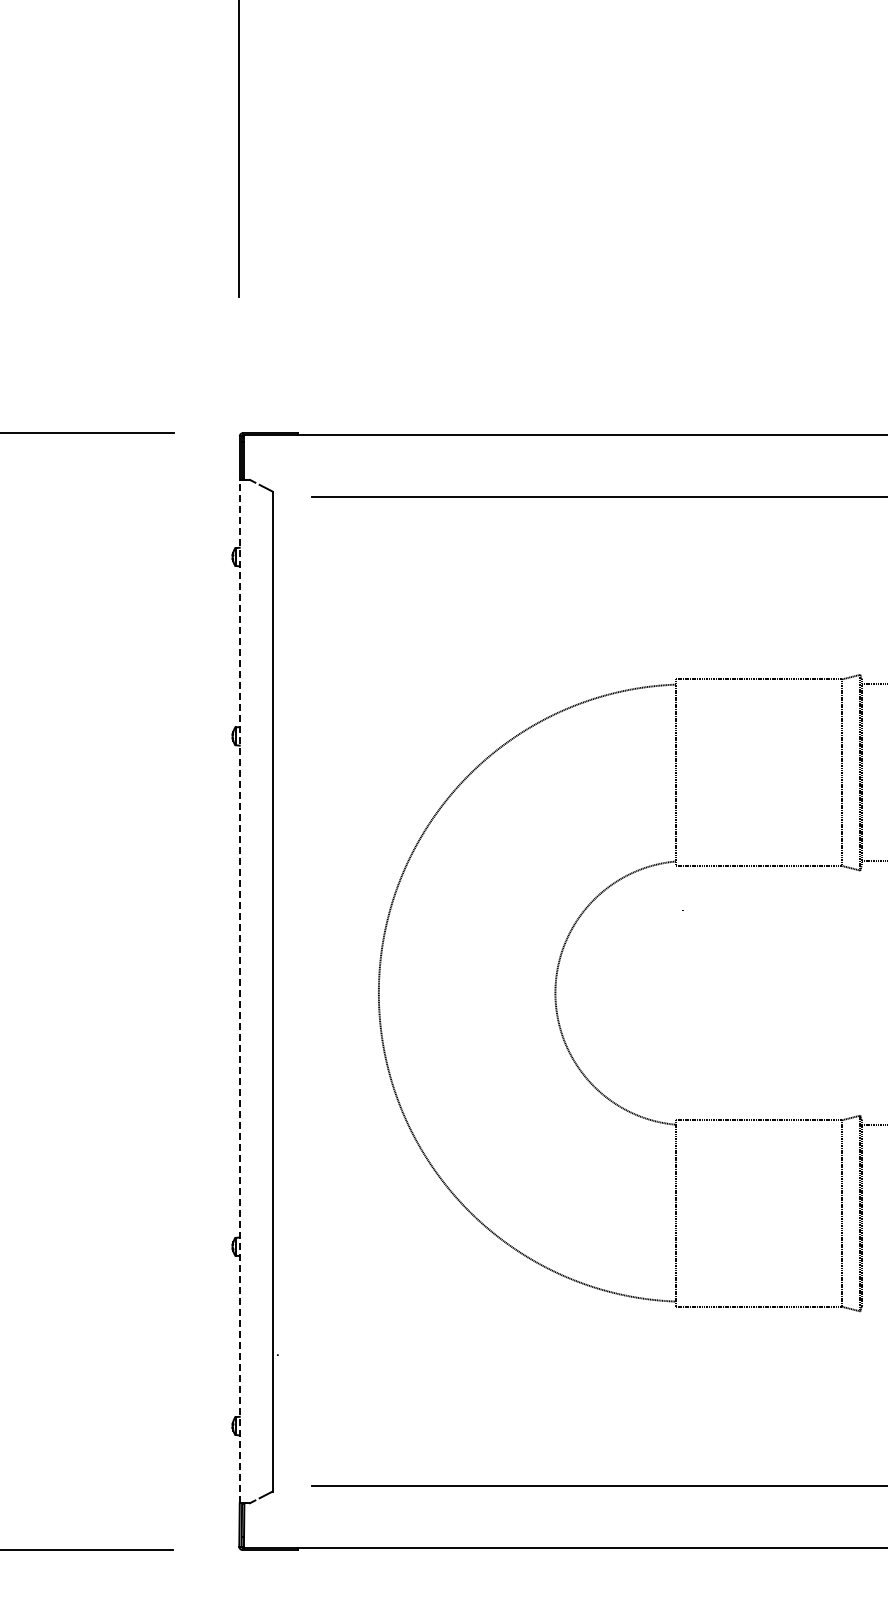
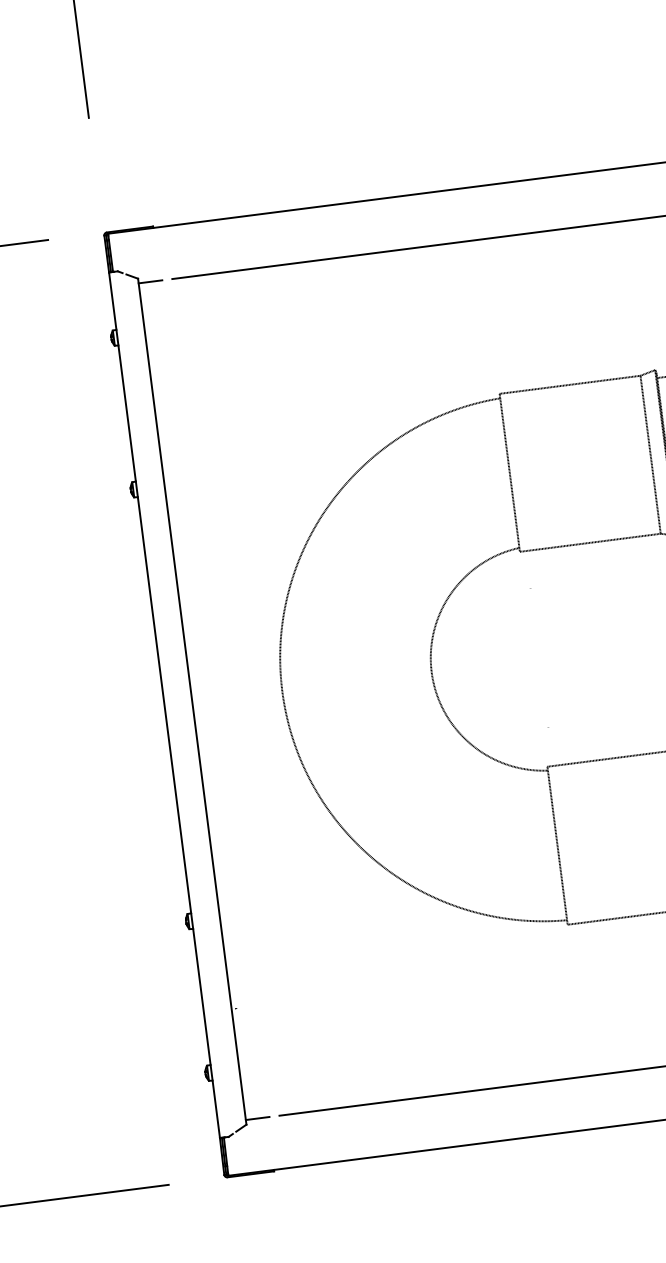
line: (286, 497) -> (150, 282), added
line: (239, 991) -> (164, 705), dashed -> solid
line: (286, 1486) -> (257, 1118), added

